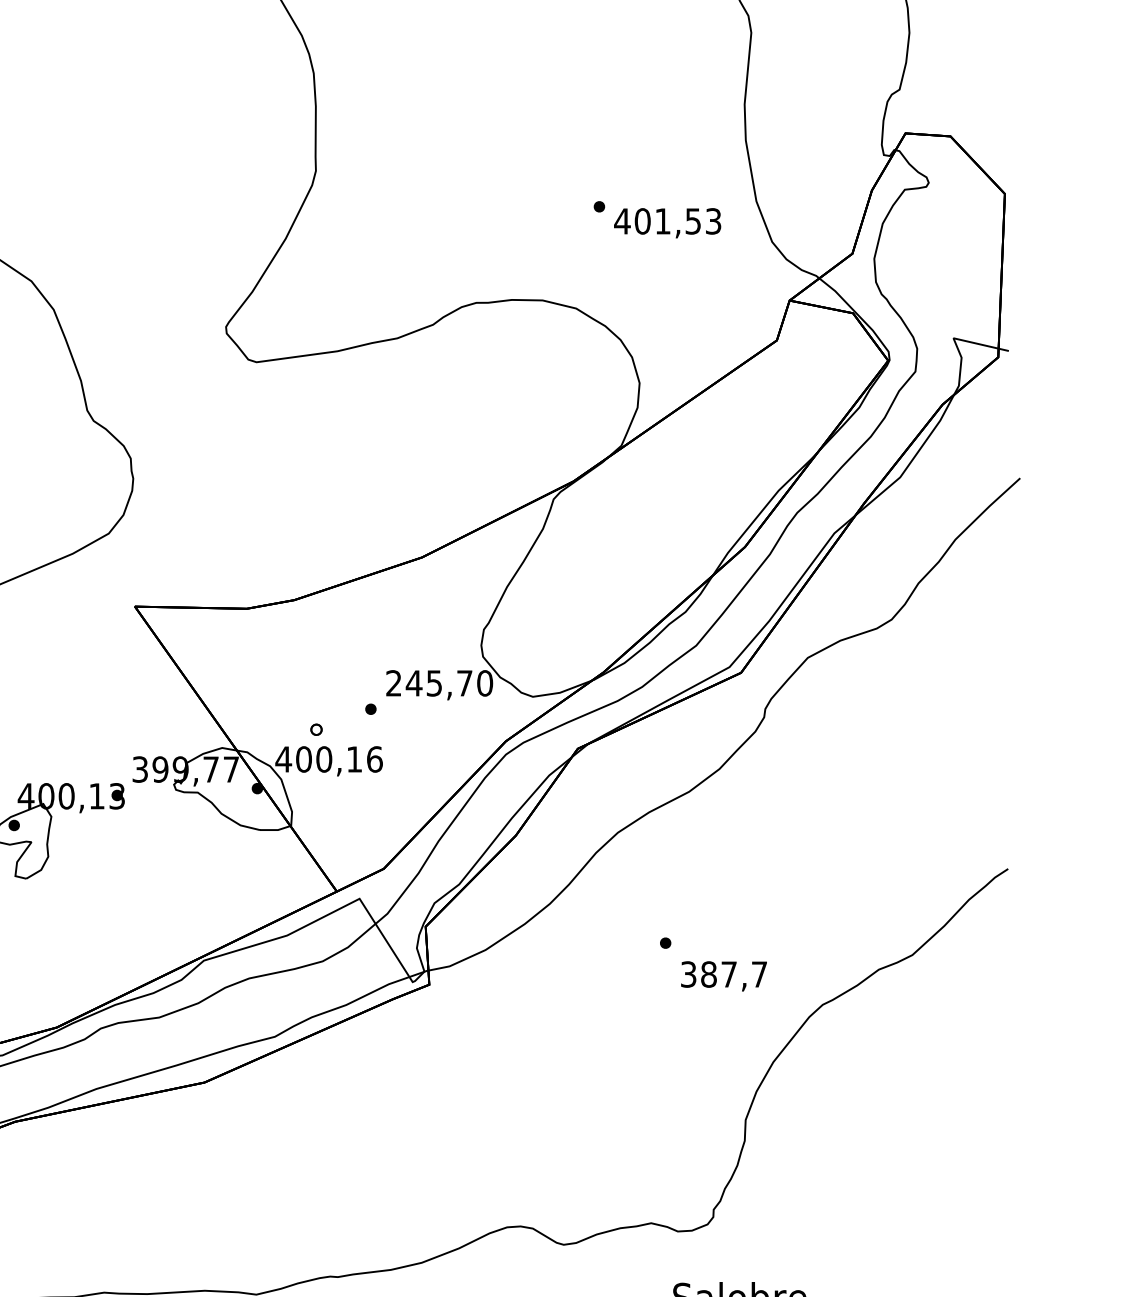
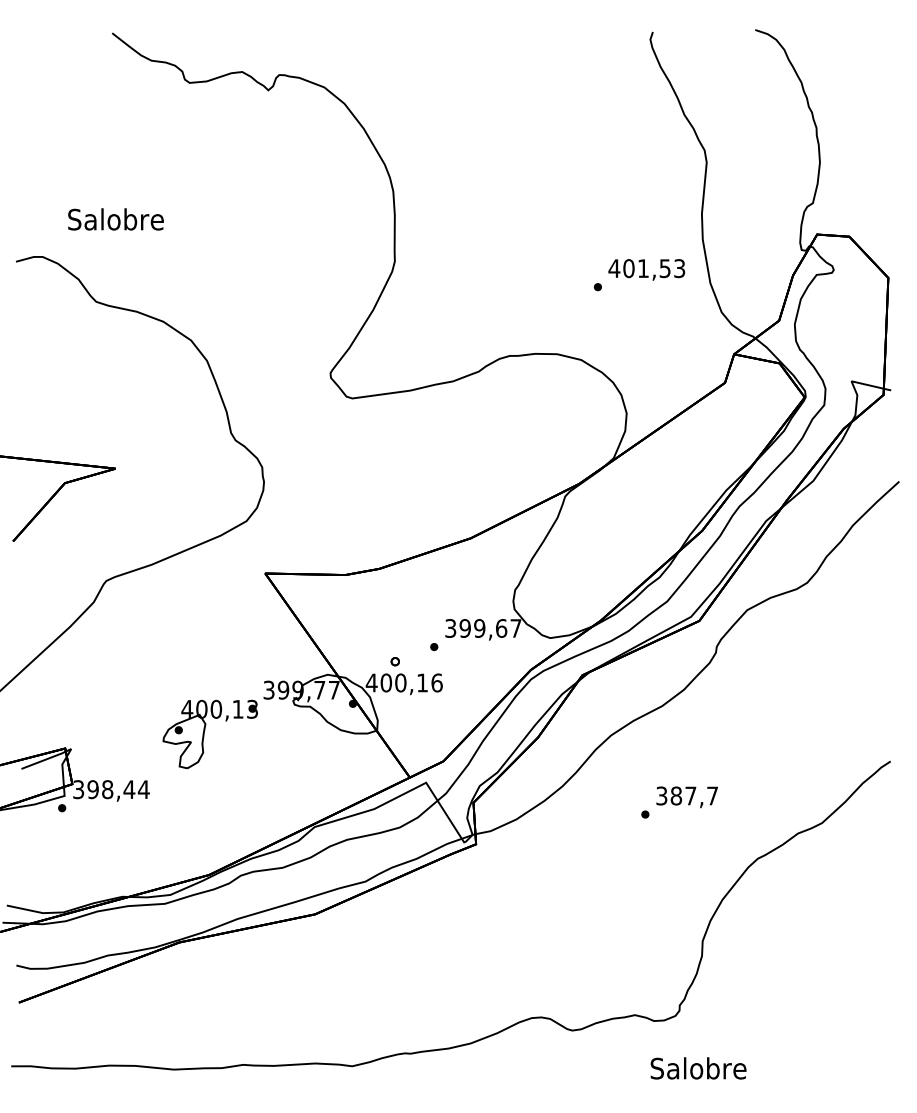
text: (667, 222) -> (646, 269), moved
text: (439, 683) -> (483, 628), 245,70 -> 399,67
text: (723, 976) -> (686, 797), moved

